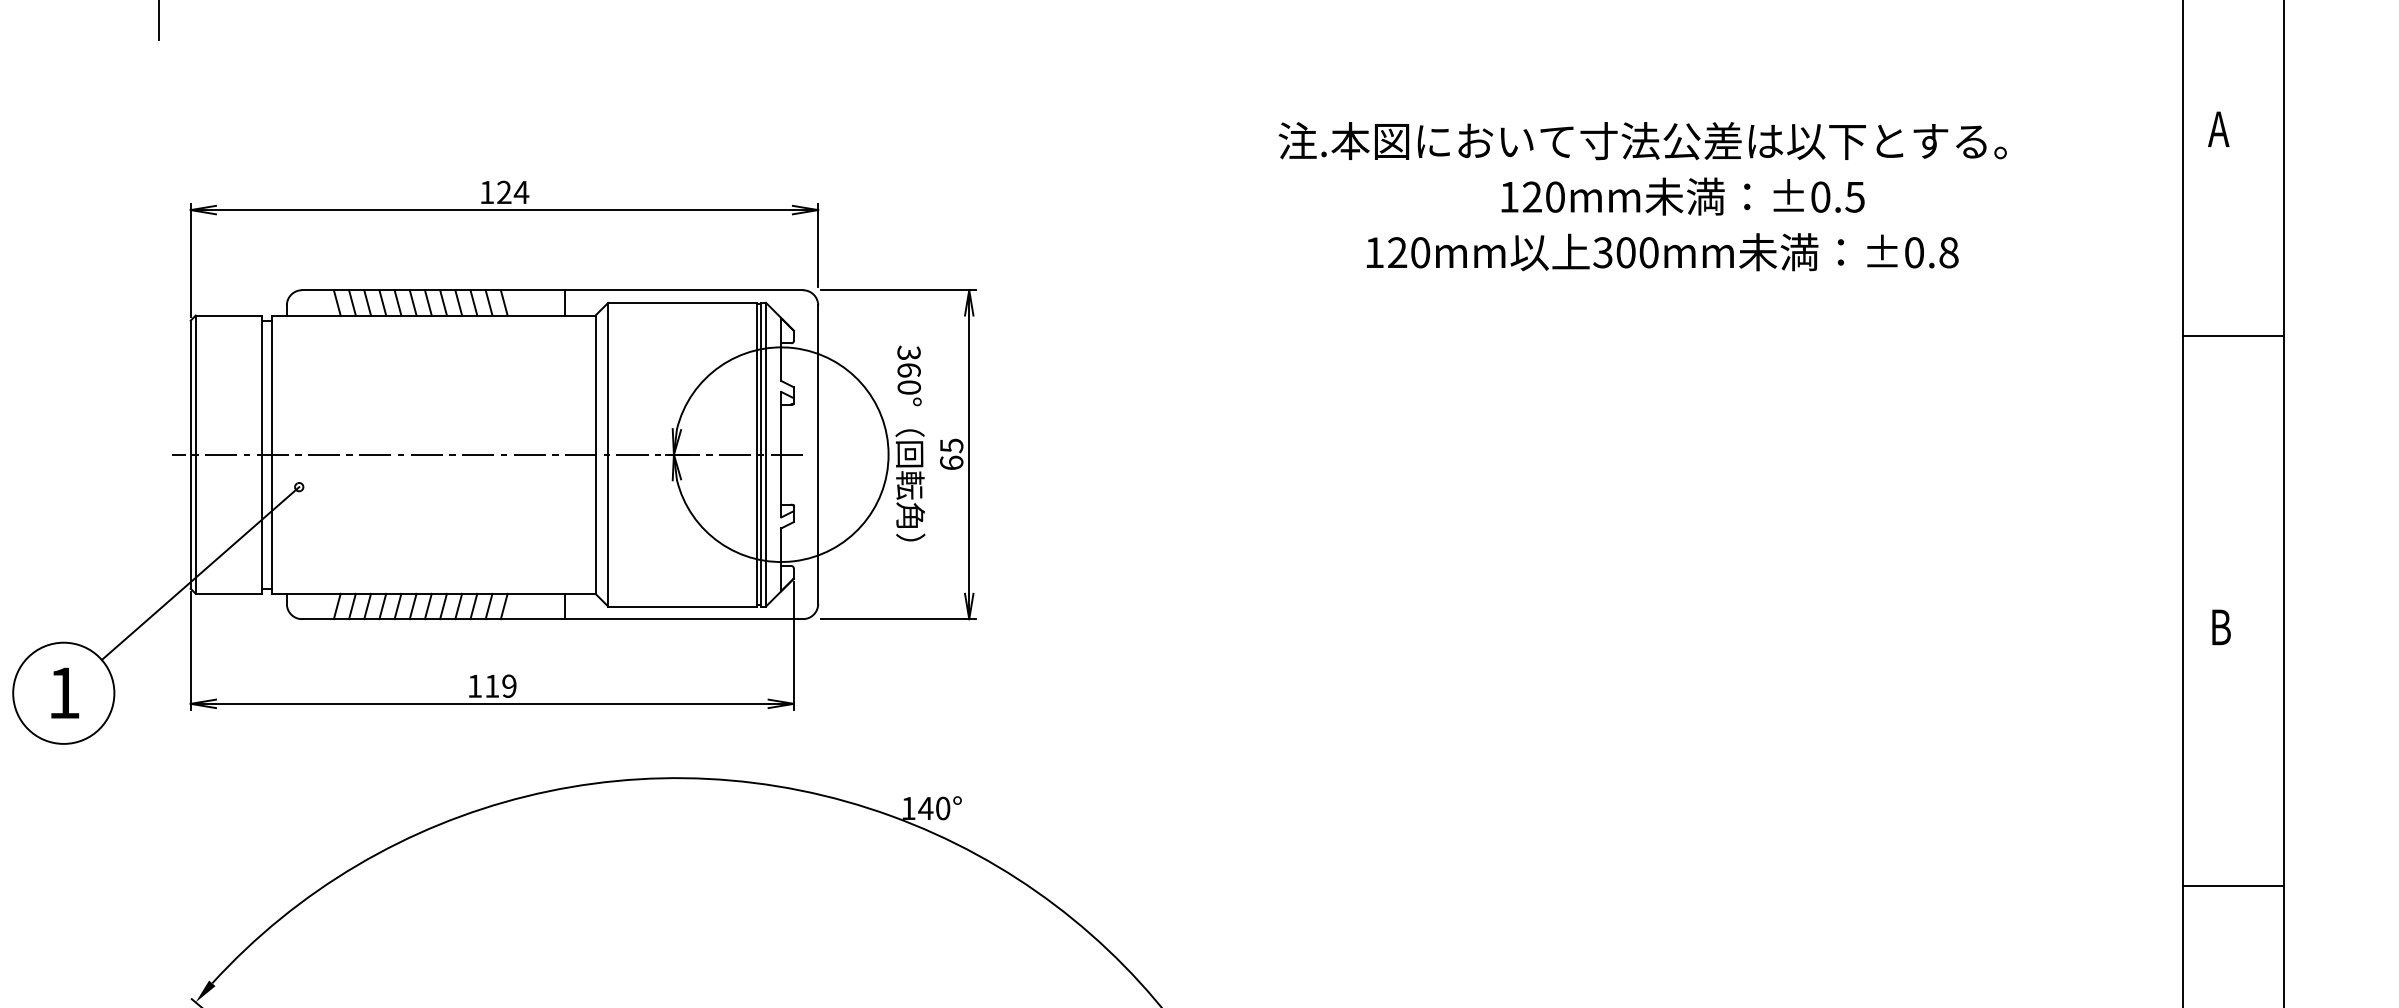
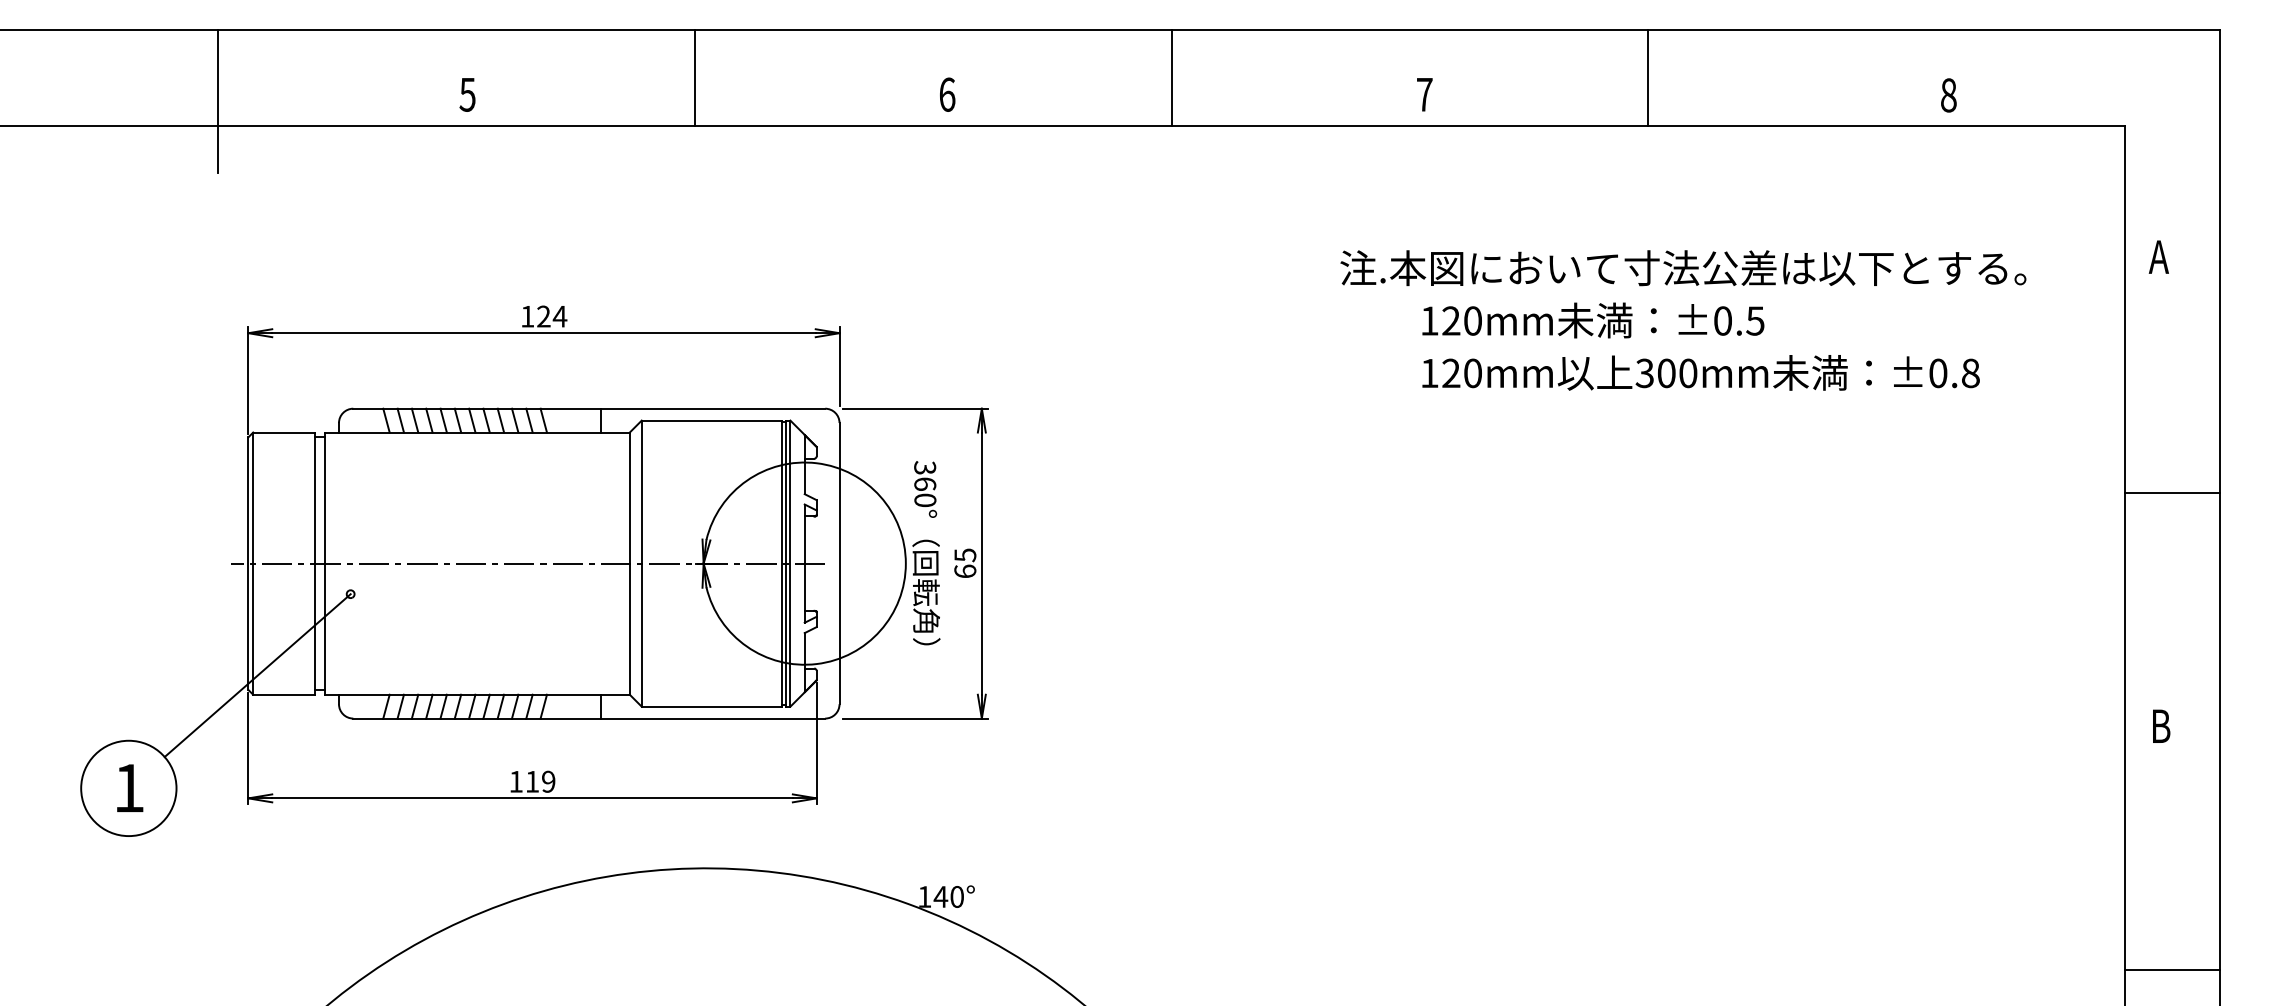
text: (1642, 141) -> (1683, 268), moved
text: (1683, 196) -> (1593, 320), moved
text: (1662, 251) -> (1700, 372), moved
line: (2233, 335) -> (2172, 492), moved

